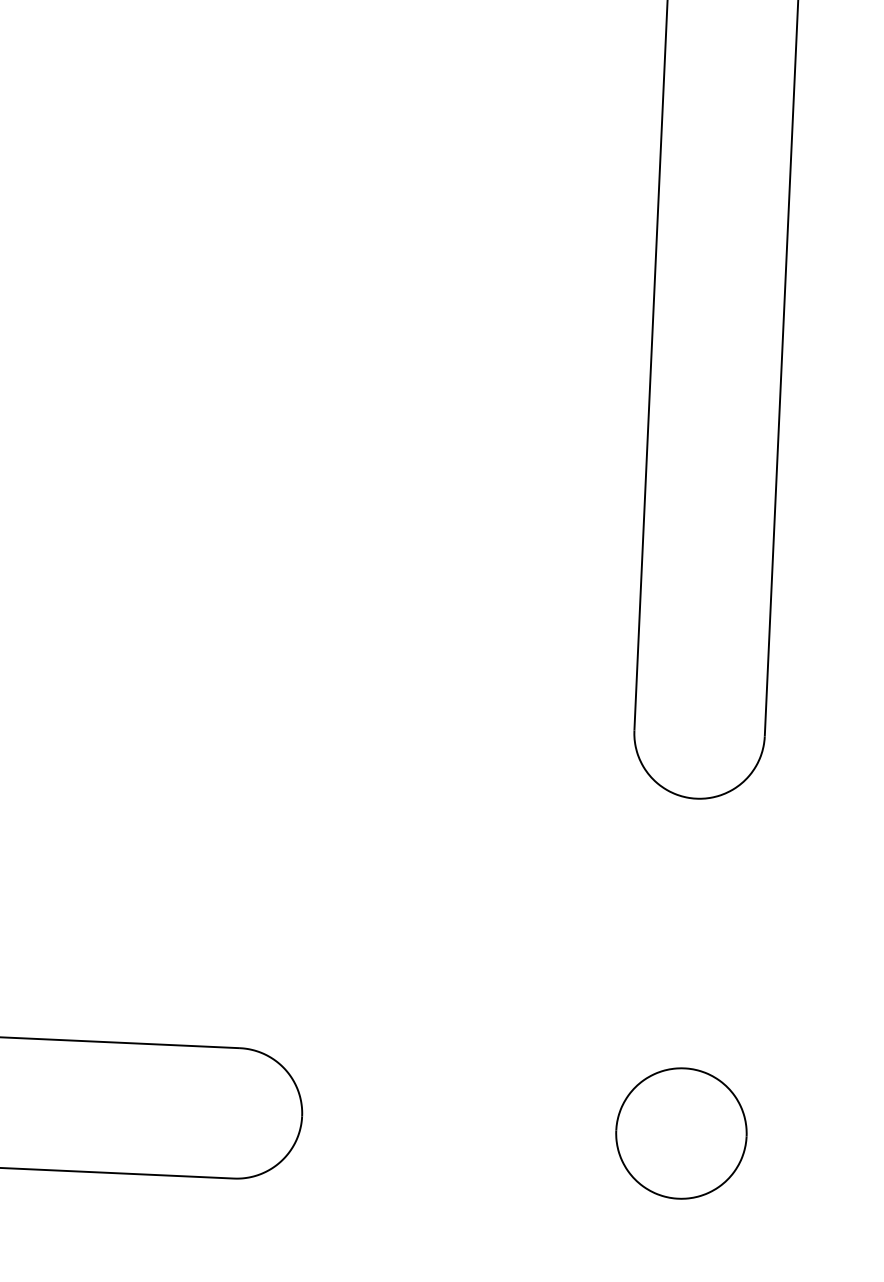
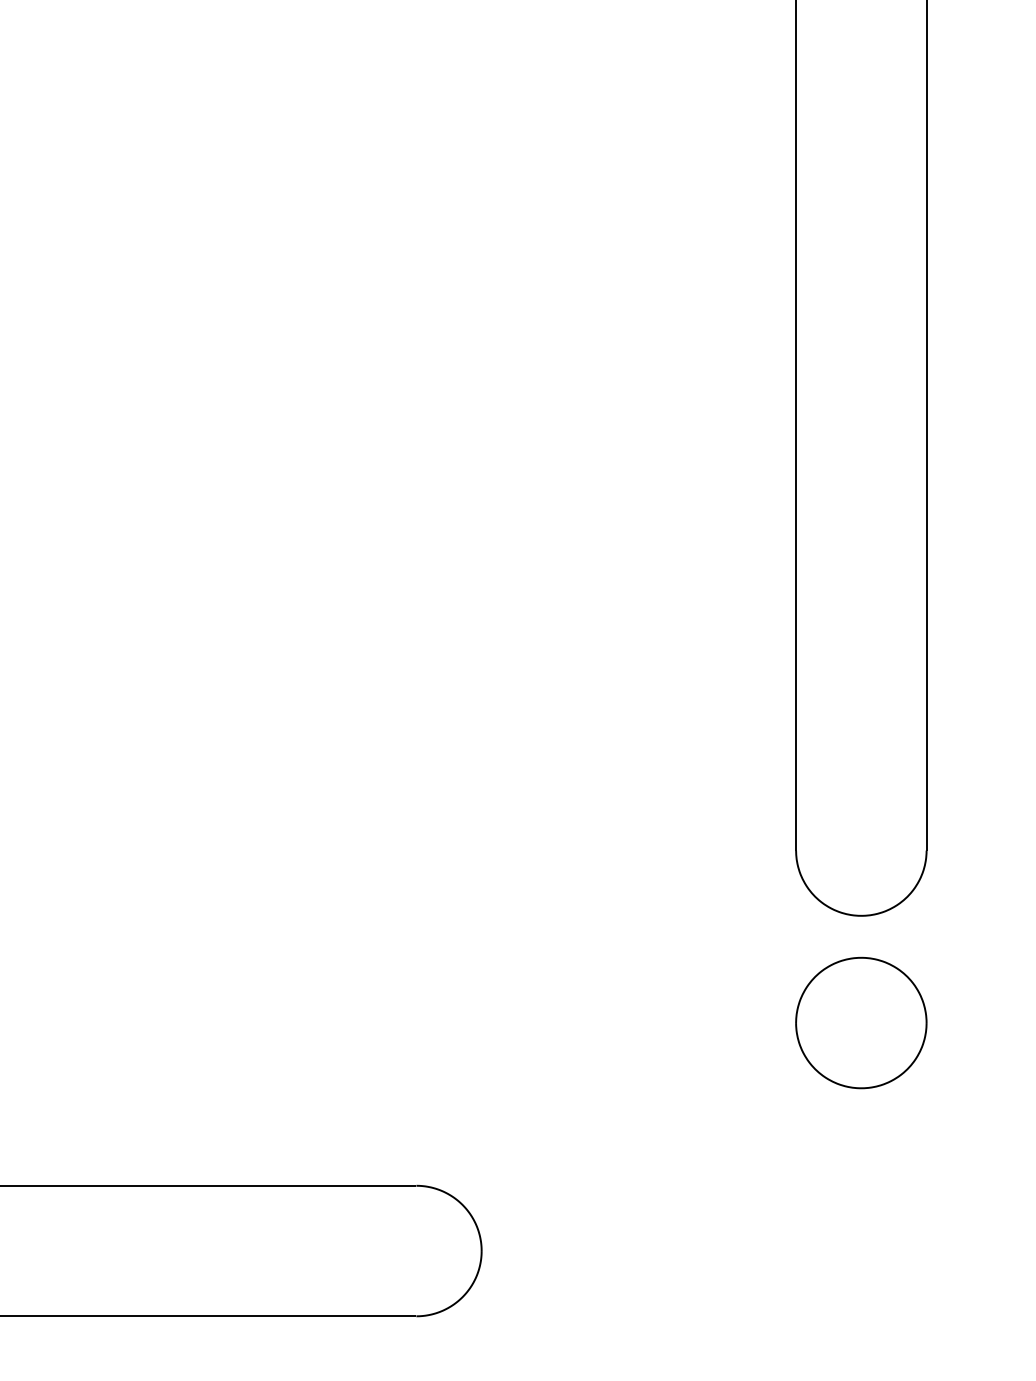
part: (681, 1133) -> (861, 1022), moved

